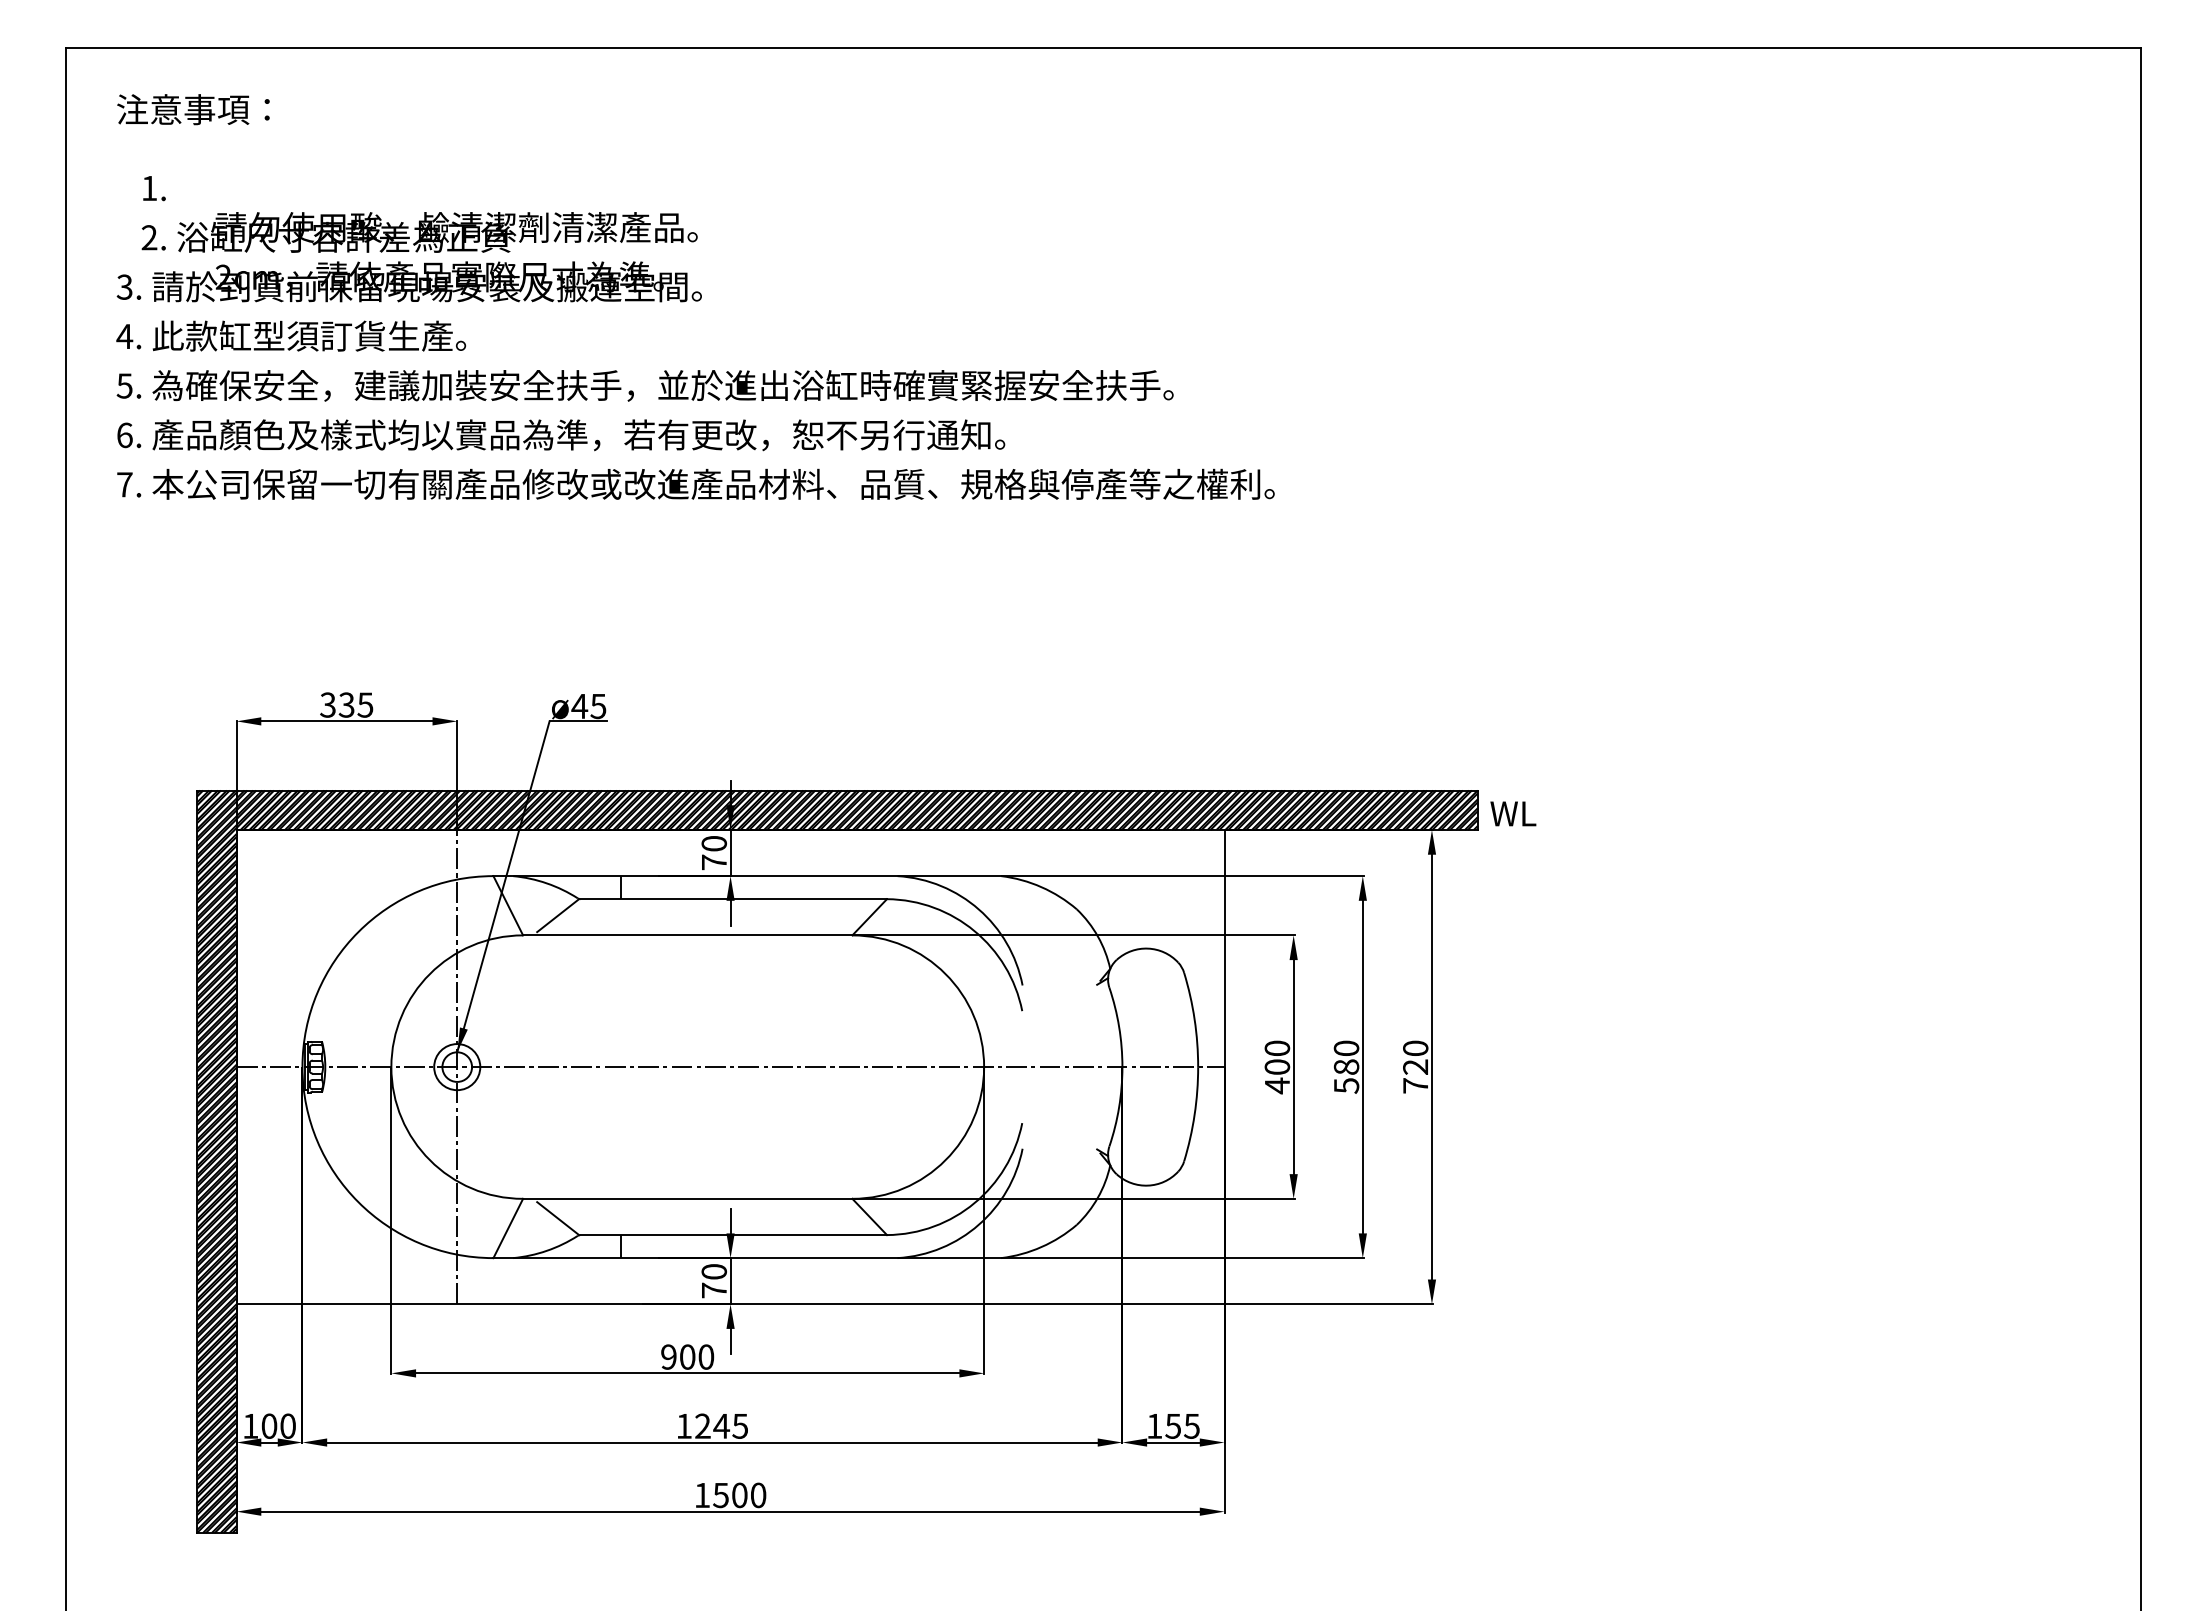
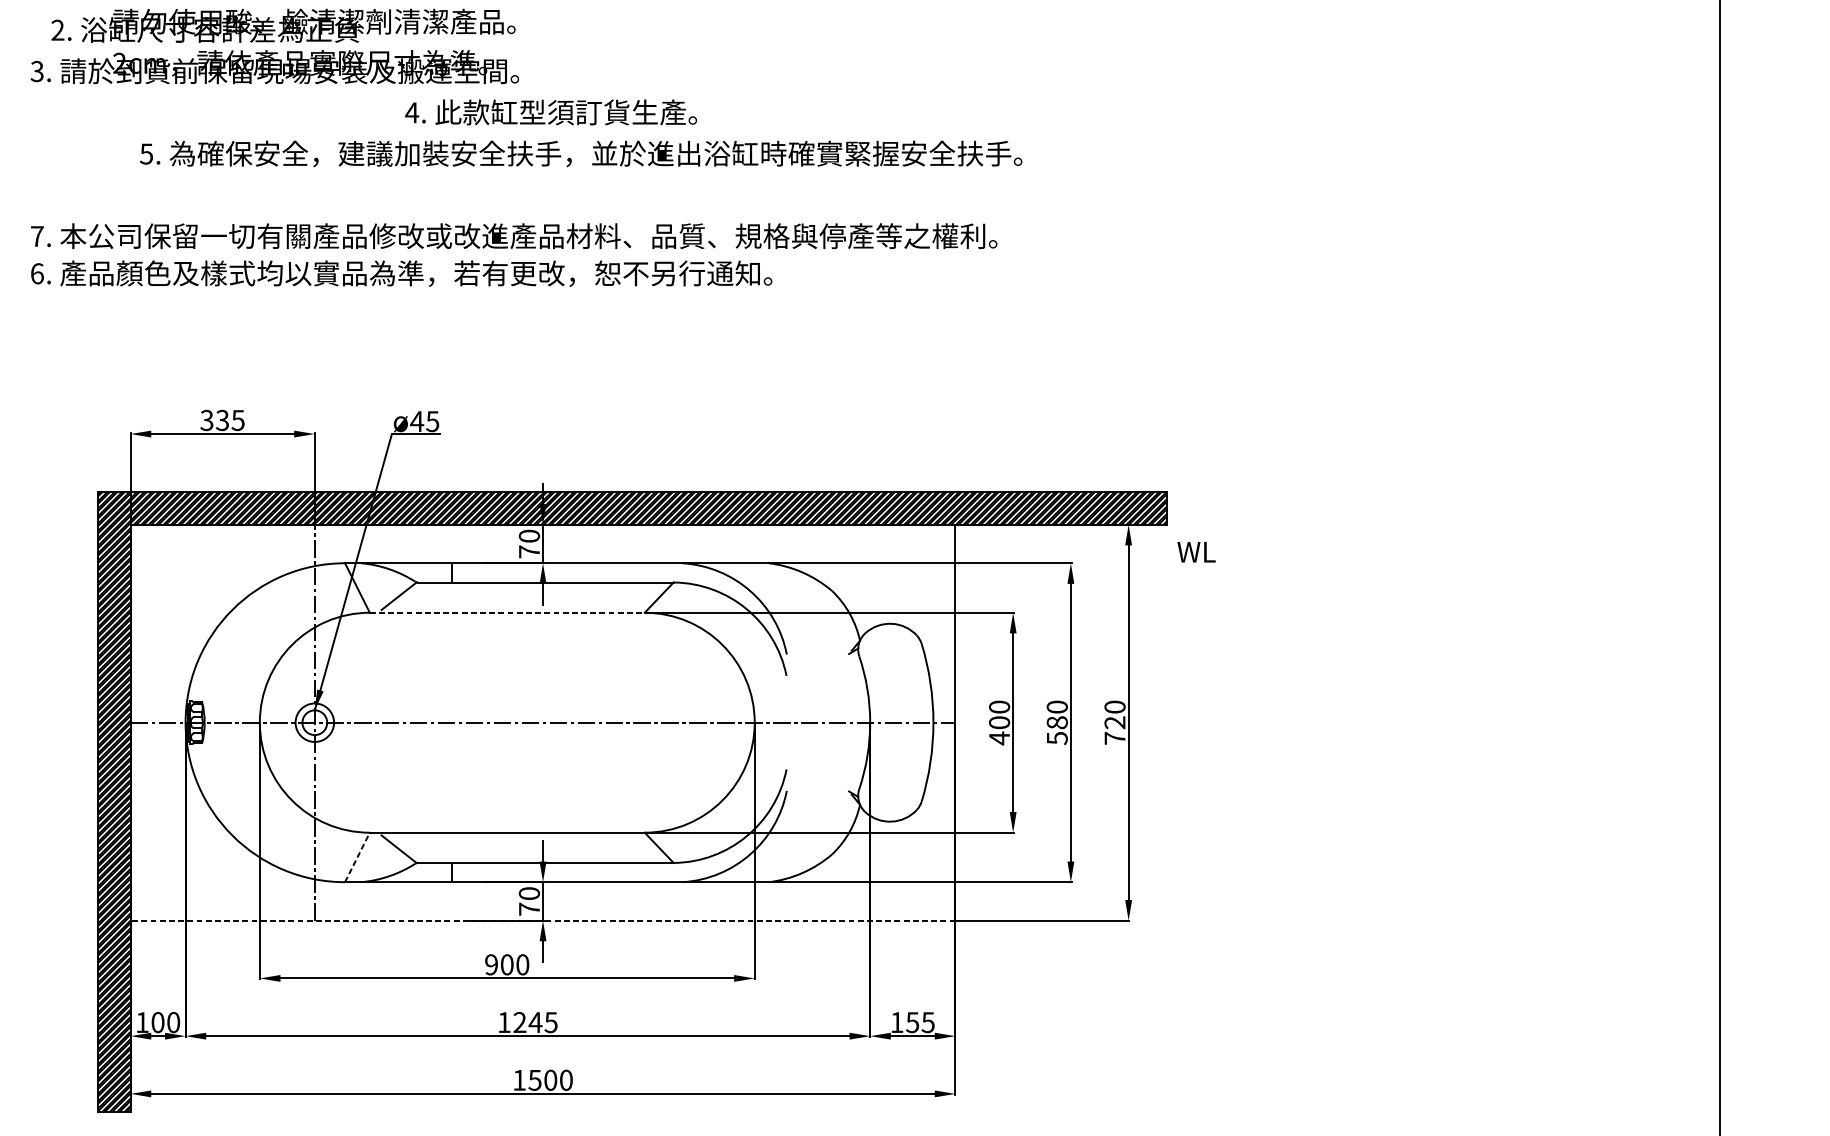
text: (291, 335) -> (551, 111), moved
text: (644, 385) -> (580, 153), moved
text: (561, 435) -> (401, 273), moved
text: (1513, 813) -> (1196, 551), moved
line: (687, 935) -> (507, 612), solid -> dashed
line: (508, 1228) -> (357, 857), solid -> dashed
line: (730, 1304) -> (542, 920), solid -> dashed

